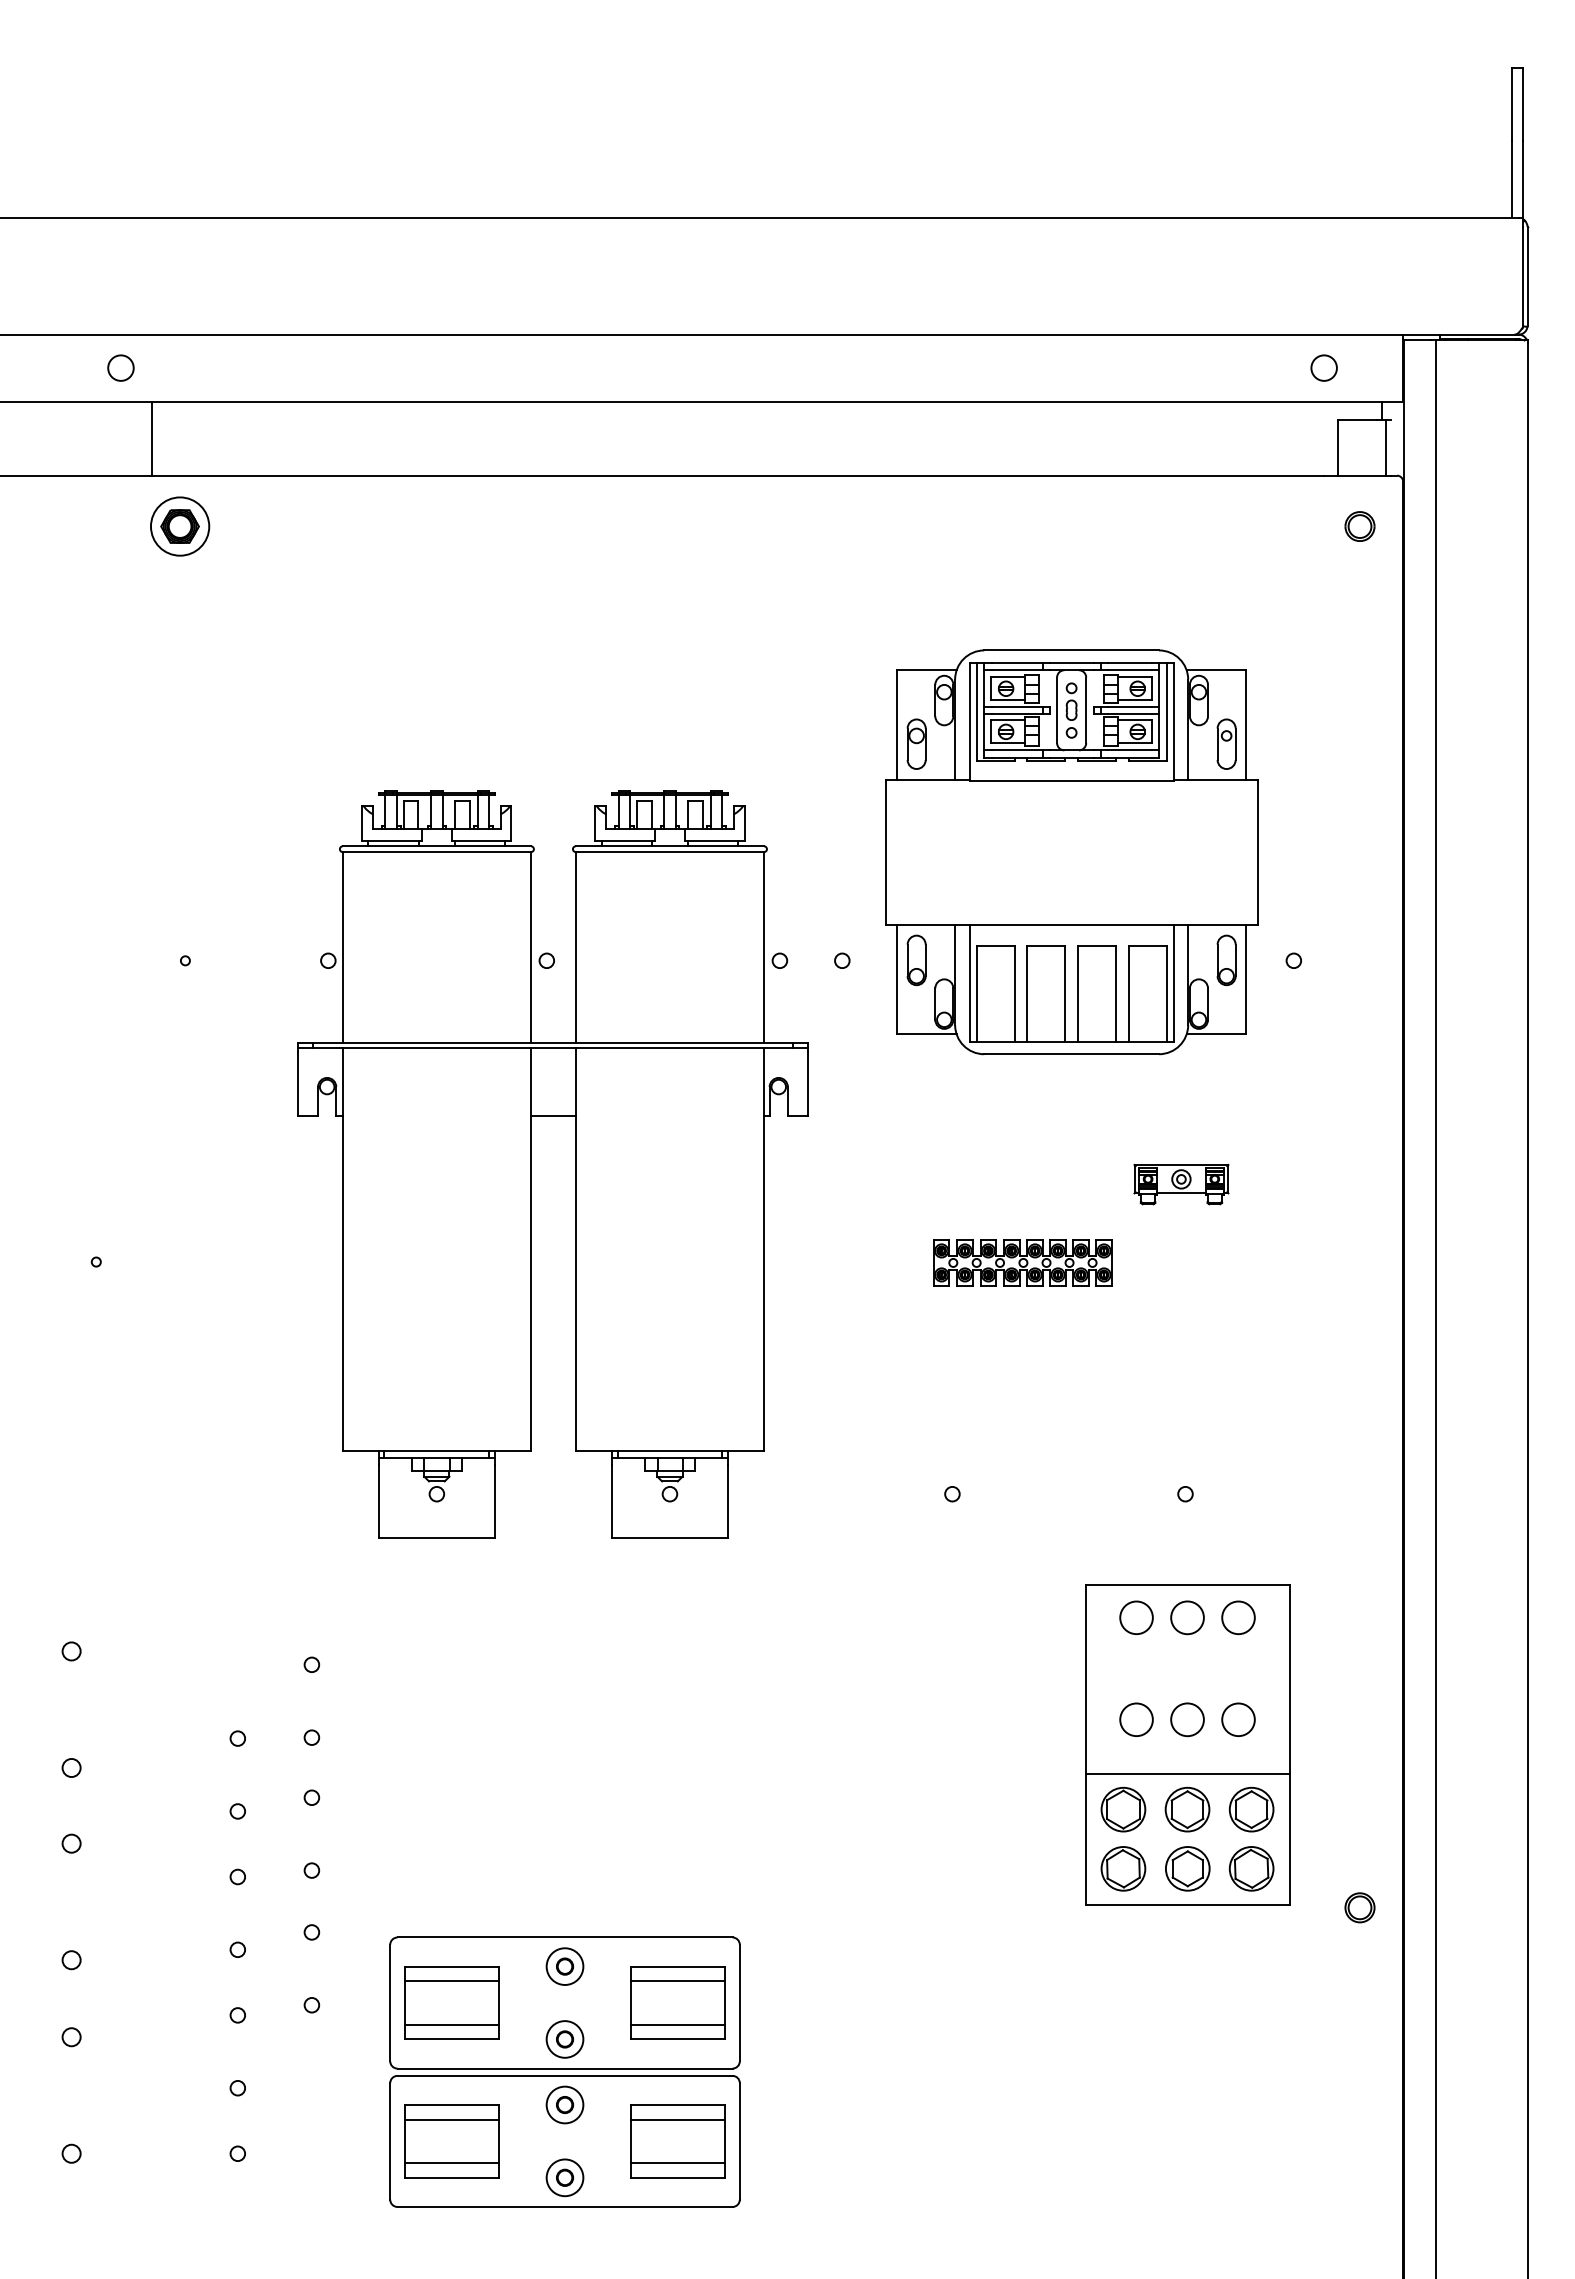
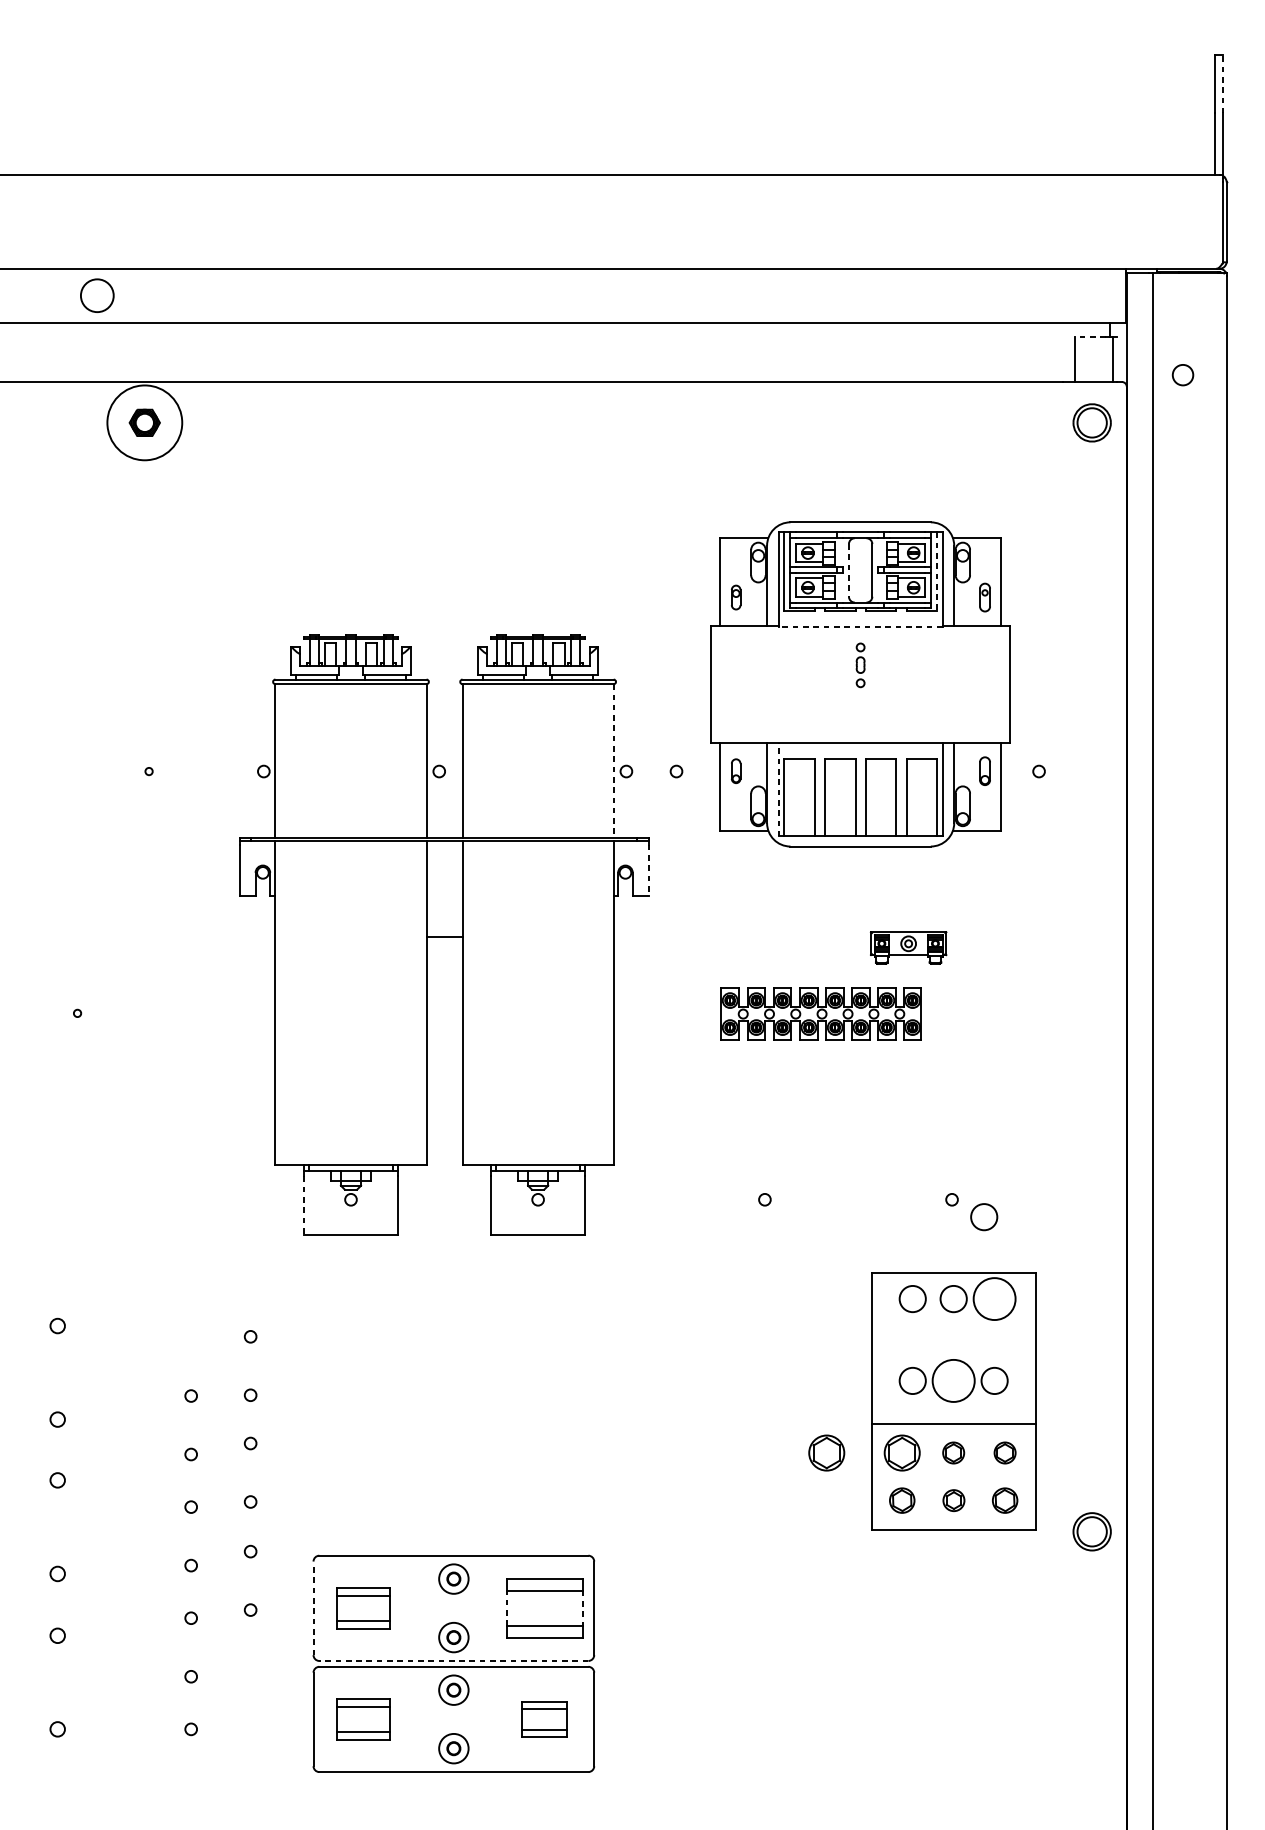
line: (1523, 104) -> (1223, 83), solid -> dashed
circle: (120, 367) -> (96, 295), size x1.6
circle: (1323, 367) -> (1182, 374), moved
line: (1357, 419) -> (1090, 336), solid -> dashed
line: (151, 438) -> (121, 352), removed
circle: (179, 526) -> (144, 422), size x1.6
part: (1359, 526) -> (1091, 422), size x1.6
line: (1057, 710) -> (849, 570), solid -> dashed
part: (1071, 710) -> (860, 665), moved
line: (1166, 711) -> (936, 571), solid -> dashed
part: (916, 743) -> (736, 597), size x0.6
part: (1226, 743) -> (984, 597), size x0.7
line: (1071, 781) -> (860, 627), solid -> dashed
line: (764, 947) -> (614, 760), solid -> dashed
part: (916, 960) -> (736, 771), size x0.6
part: (1226, 960) -> (984, 771), size x0.7
line: (969, 982) -> (778, 788), solid -> dashed
line: (807, 1084) -> (648, 870), solid -> dashed
line: (553, 1116) -> (444, 937), moved
part: (1181, 1184) -> (908, 947), moved
part: (1022, 1262) -> (821, 1013), size x1.4
line: (378, 1501) -> (304, 1205), solid -> dashed
circle: (1225, 1515) -> (984, 1216), added
circle: (1238, 1617) -> (994, 1298), size x1.6
circle: (1187, 1719) -> (953, 1380), size x1.6
part: (1029, 1809) -> (826, 1452), added
part: (1187, 1809) -> (953, 1452), size x0.6
part: (1251, 1809) -> (1005, 1452), size x0.6
part: (1123, 1868) -> (902, 1500), size x0.7
part: (1187, 1868) -> (953, 1500), size x0.6
part: (1251, 1868) -> (1005, 1500), size x0.7
part: (1359, 1907) -> (1091, 1531), size x1.6
line: (390, 2002) -> (313, 1607), solid -> dashed
part: (451, 2002) -> (362, 1607), size x0.7
line: (630, 2003) -> (506, 1608), solid -> dashed
line: (725, 2003) -> (582, 1608), solid -> dashed
line: (565, 2068) -> (454, 1660), solid -> dashed
part: (451, 2141) -> (362, 1719), size x0.7
part: (677, 2141) -> (544, 1719), size x0.6

